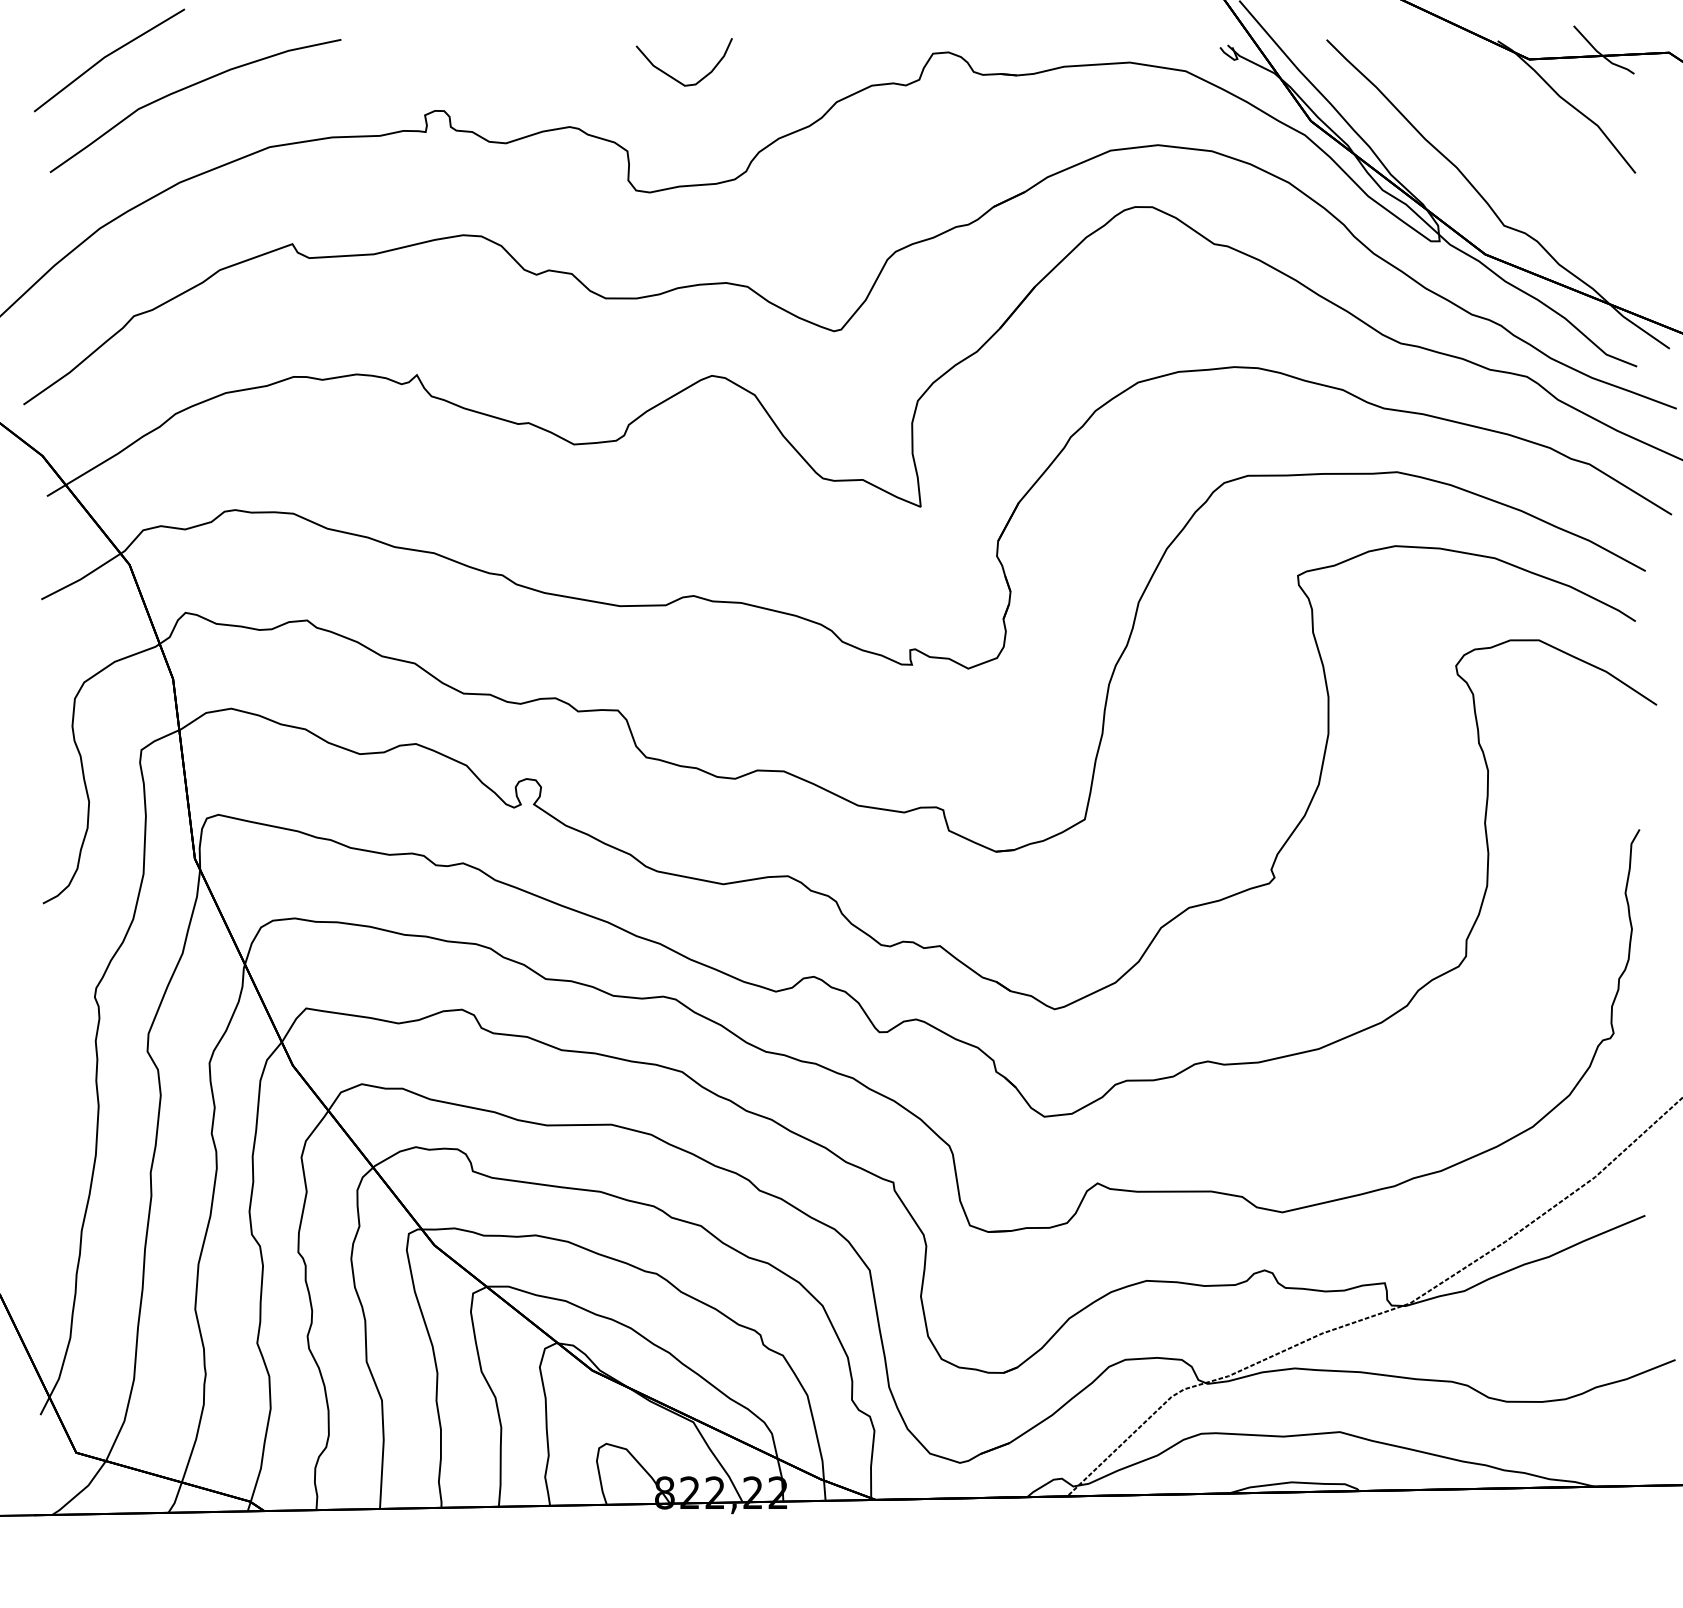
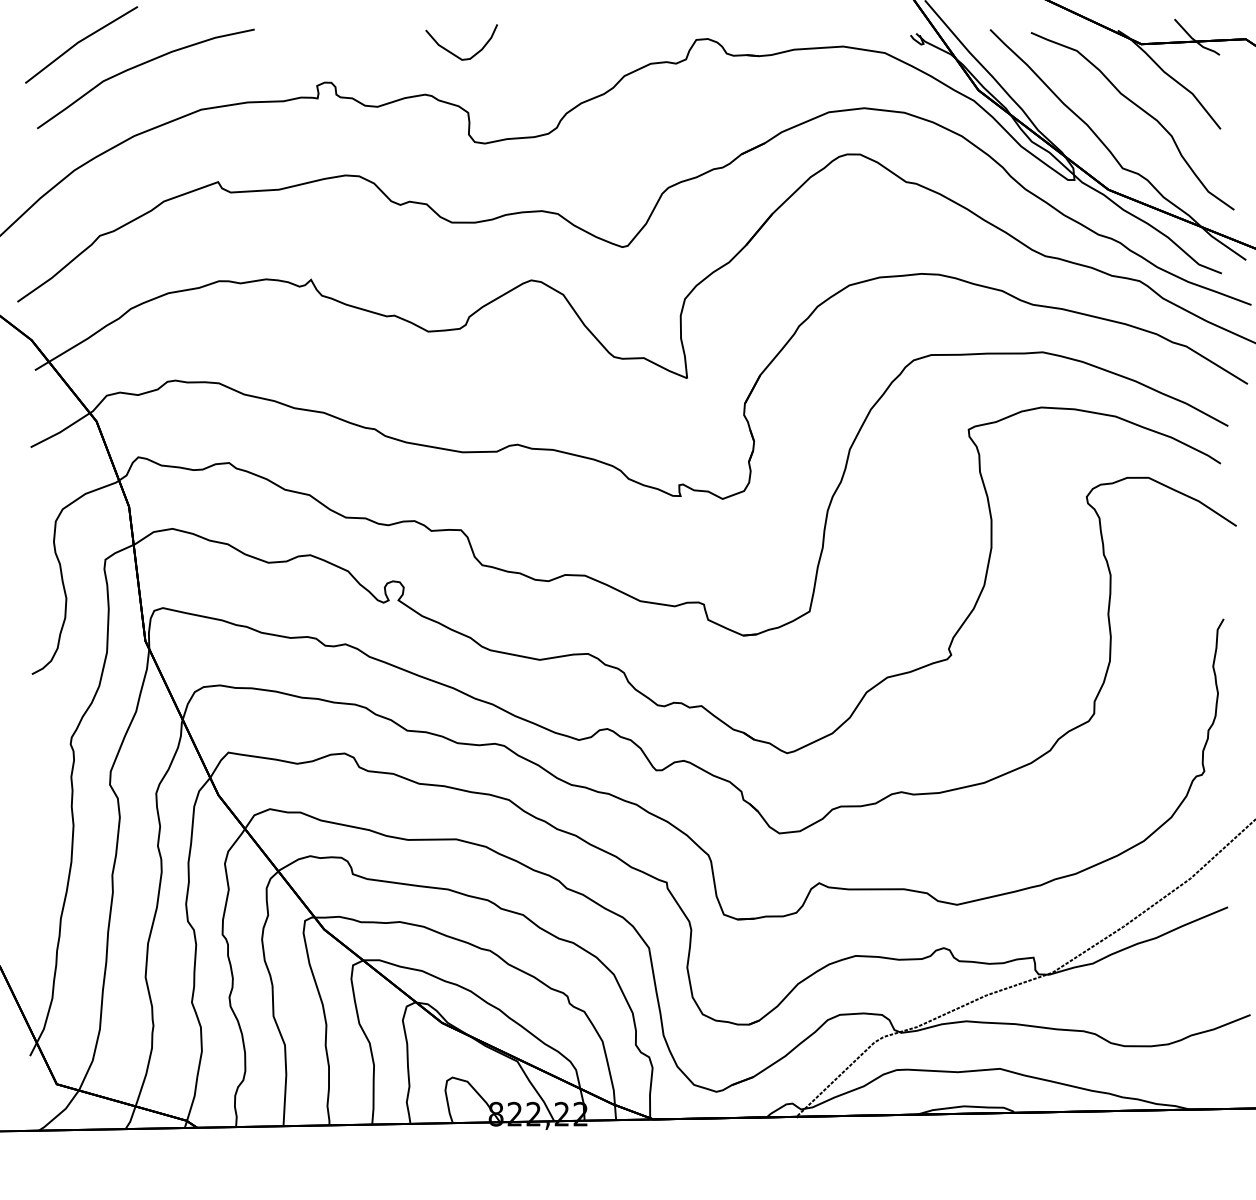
curve: (674, 77) -> (454, 53), moved
curve: (1529, 148) -> (1141, 110), added

